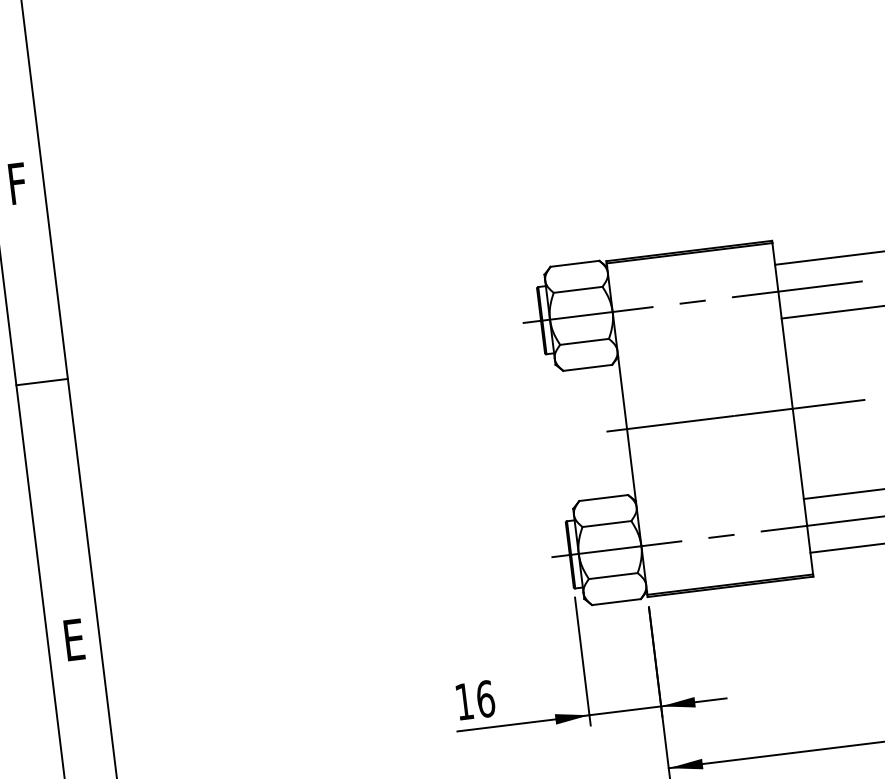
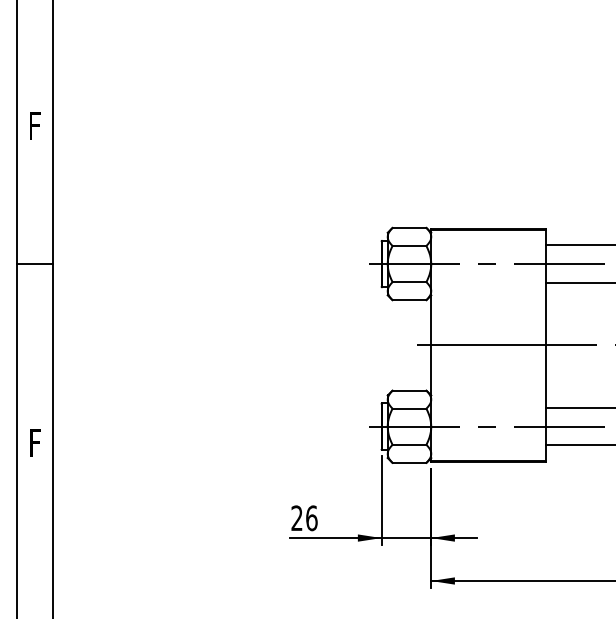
text: (74, 638) -> (35, 442), E -> F
text: (463, 700) -> (296, 517), 16 -> 26

